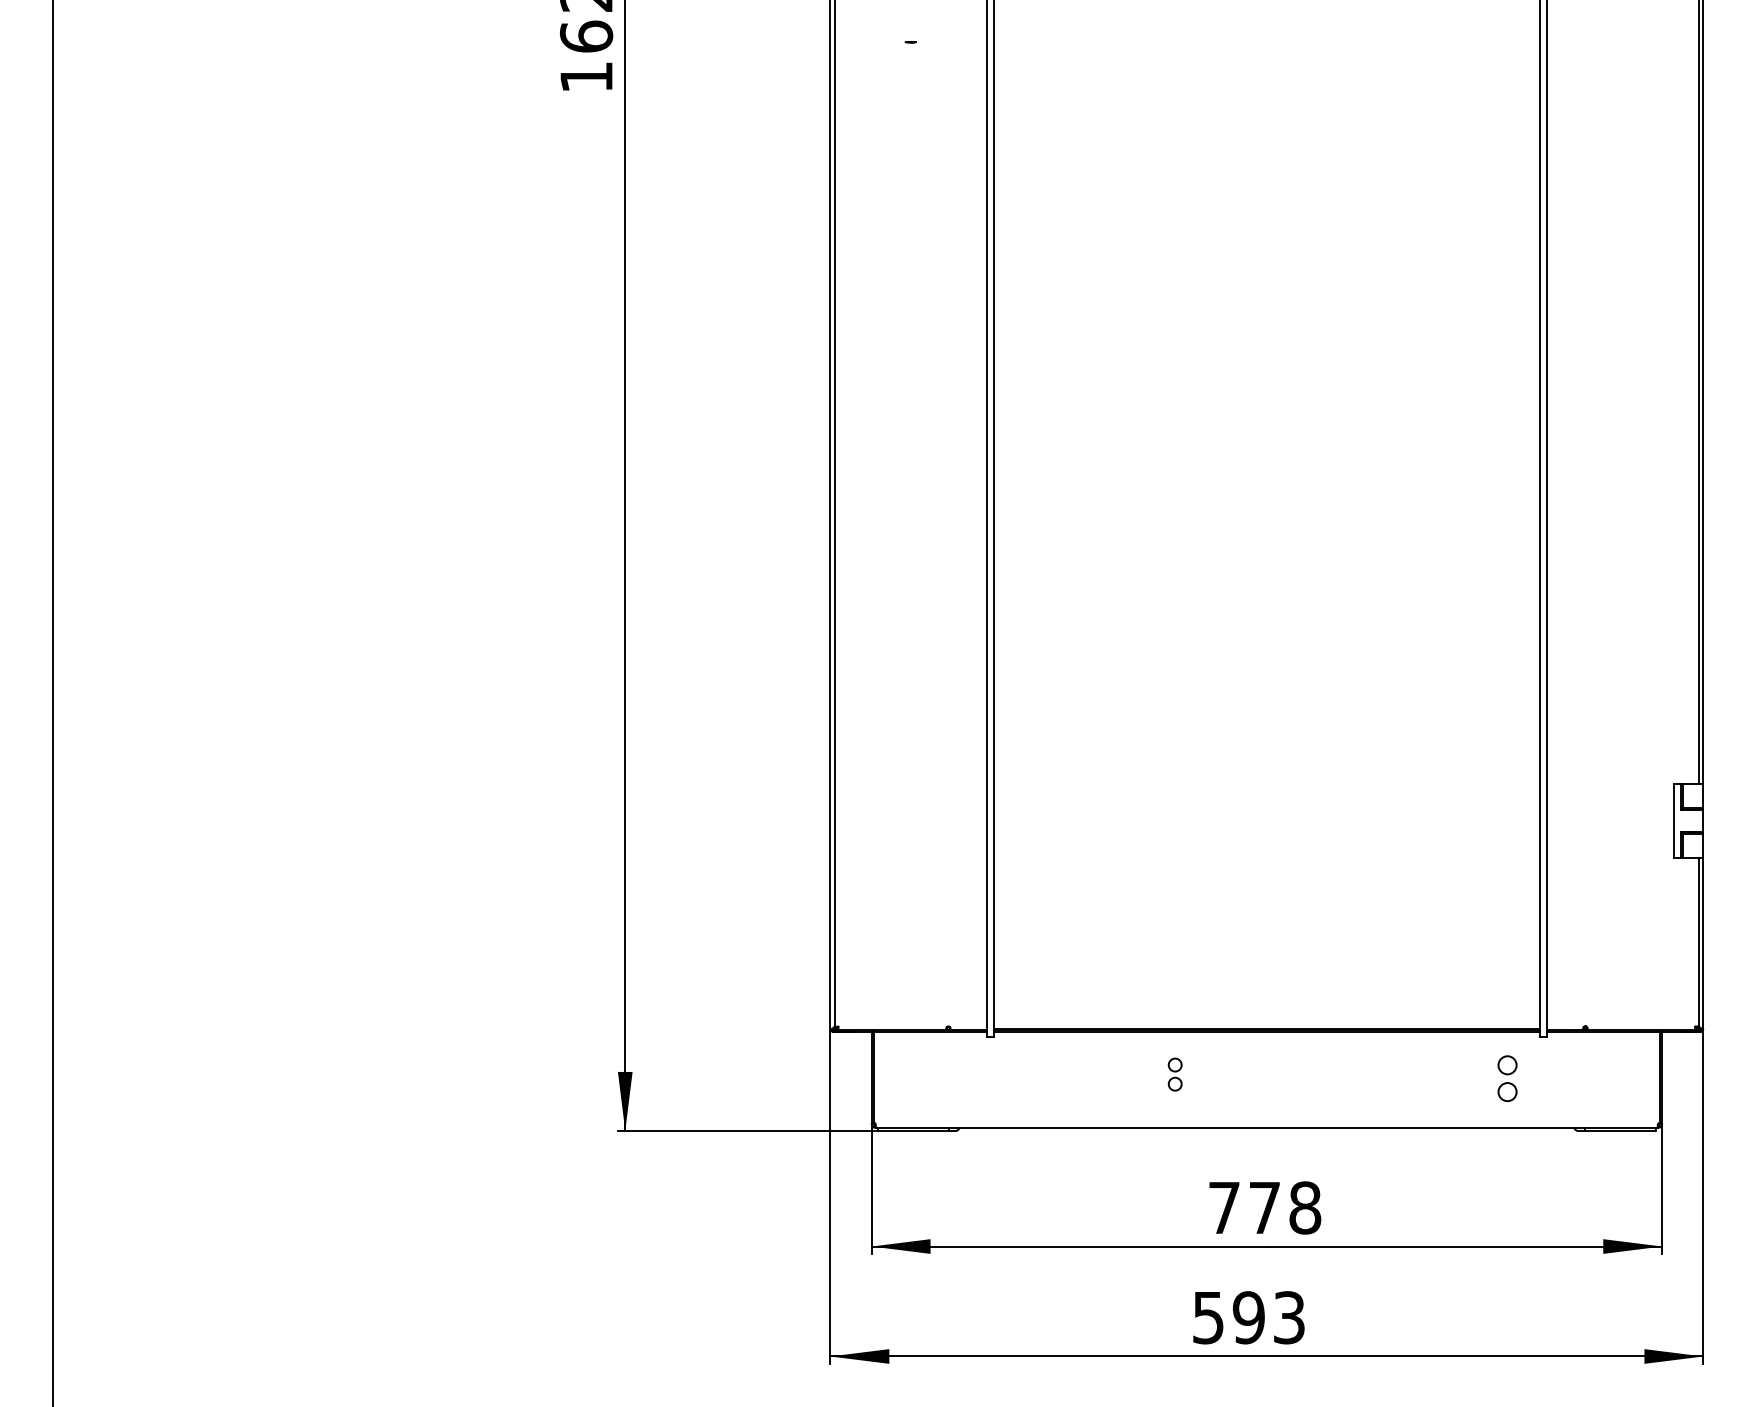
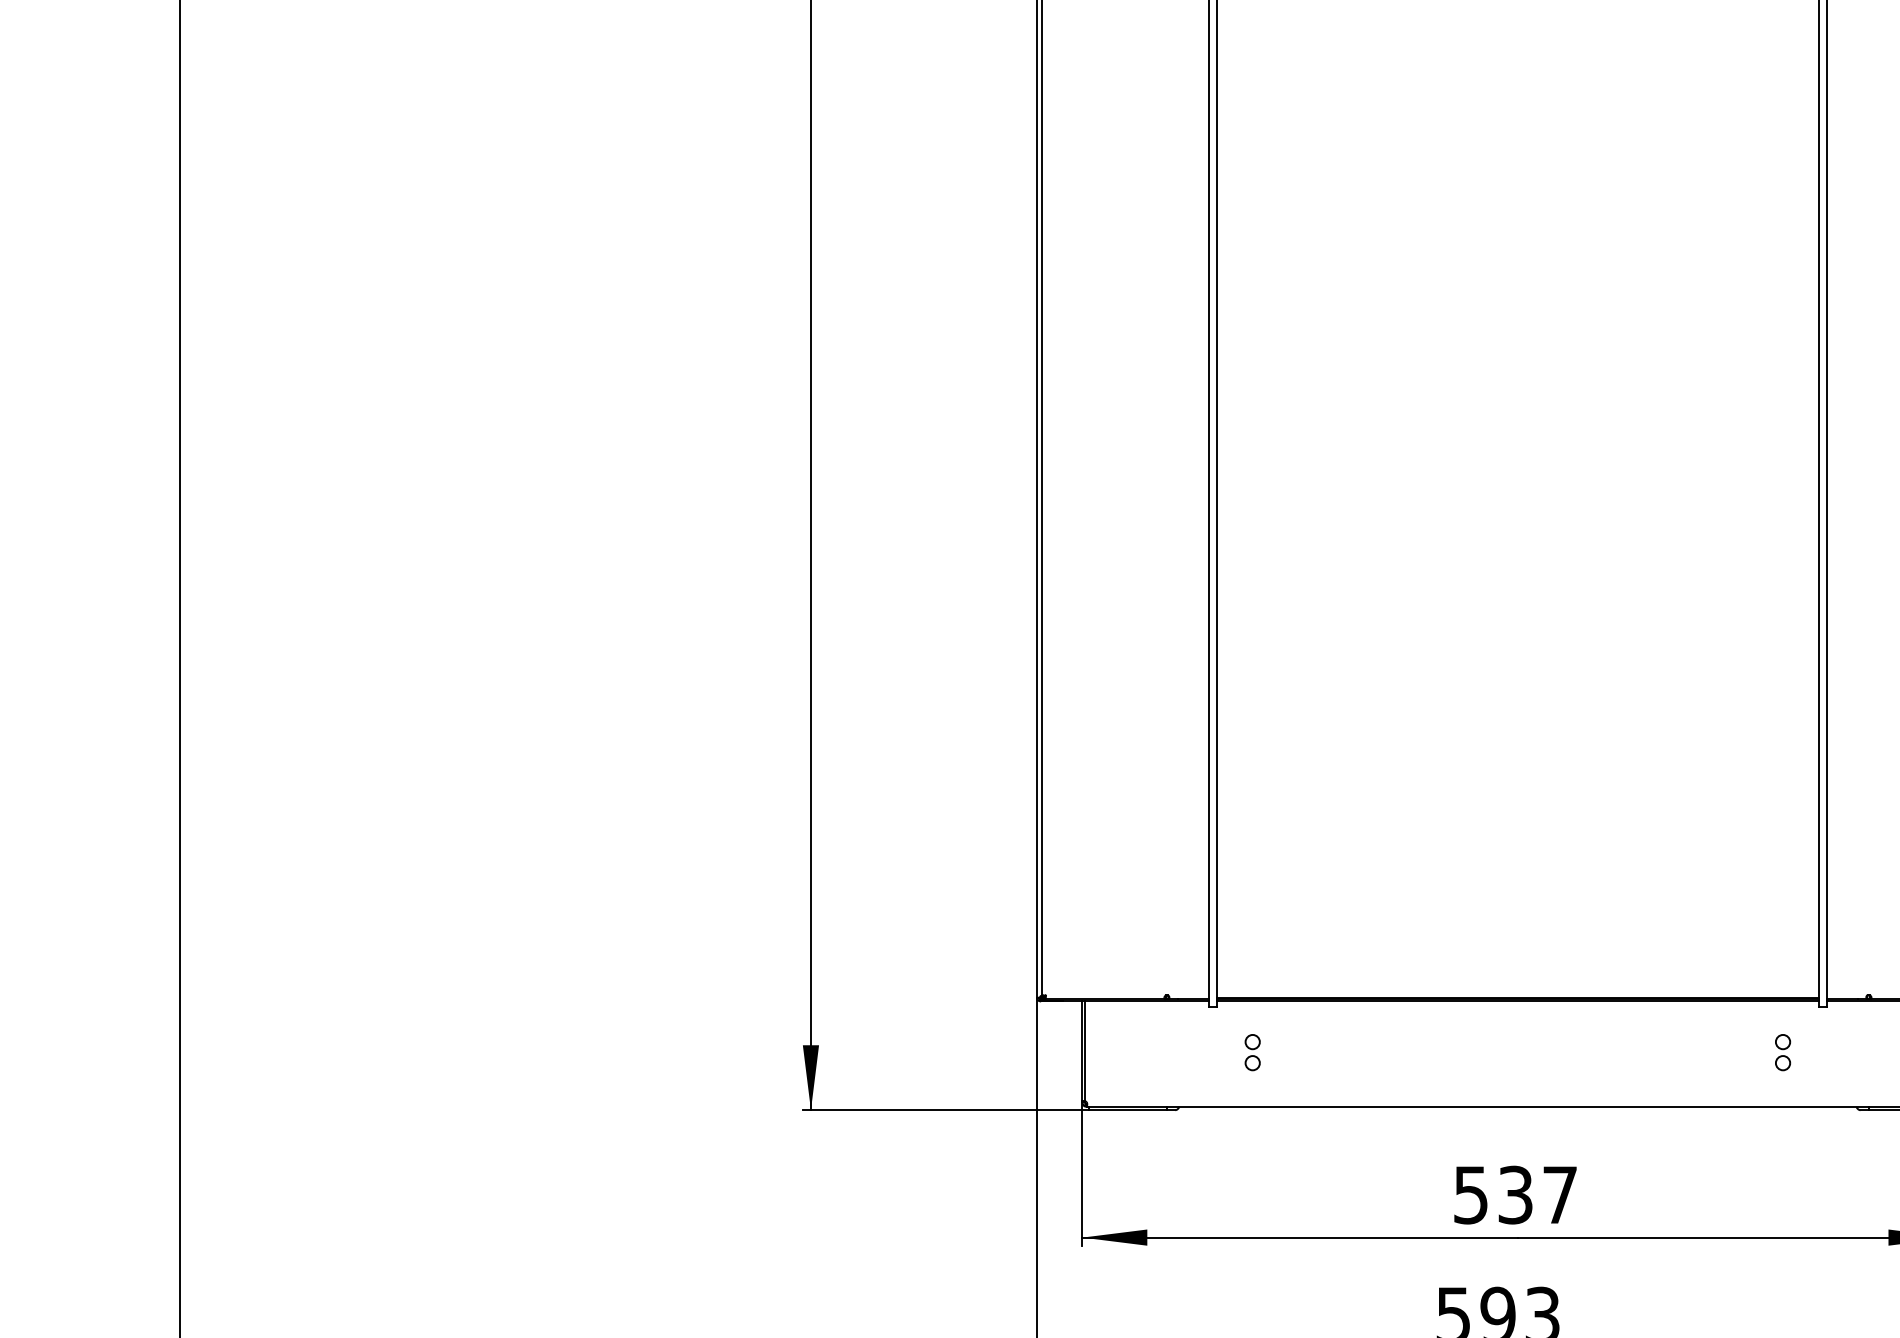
part: (1174, 1074) -> (1251, 1052), moved
part: (1507, 1078) -> (1783, 1052), size x0.71
text: (1265, 1207) -> (1516, 1194), 778 -> 537

